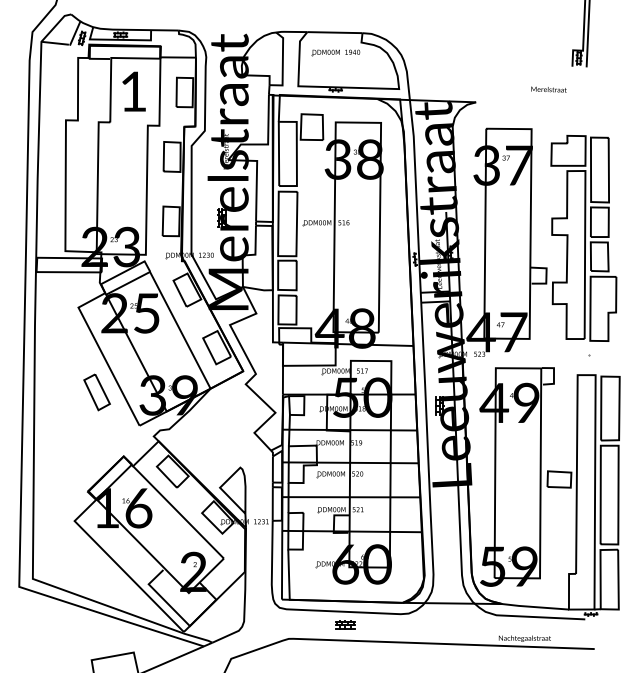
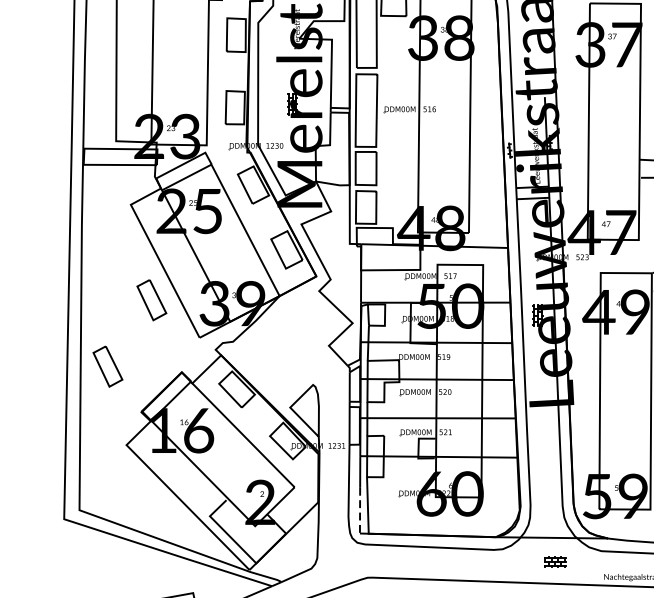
part: (57, 451) -> (107, 366), added
line: (282, 579) -> (360, 510), solid -> dashed
part: (345, 624) -> (555, 561), moved

